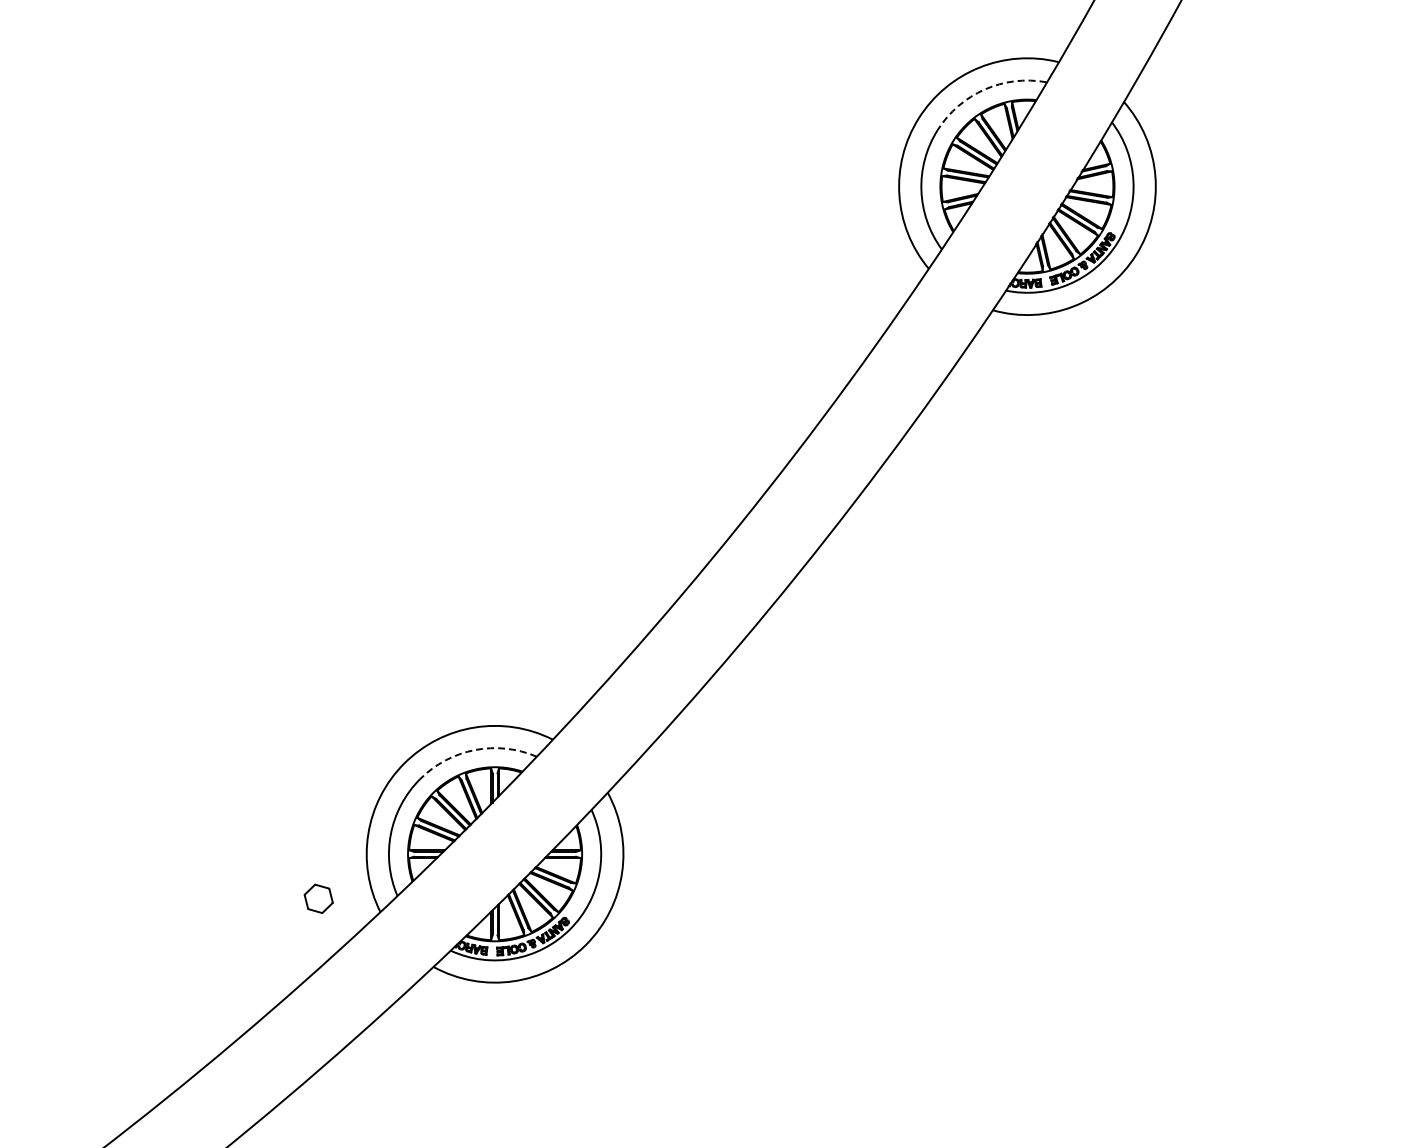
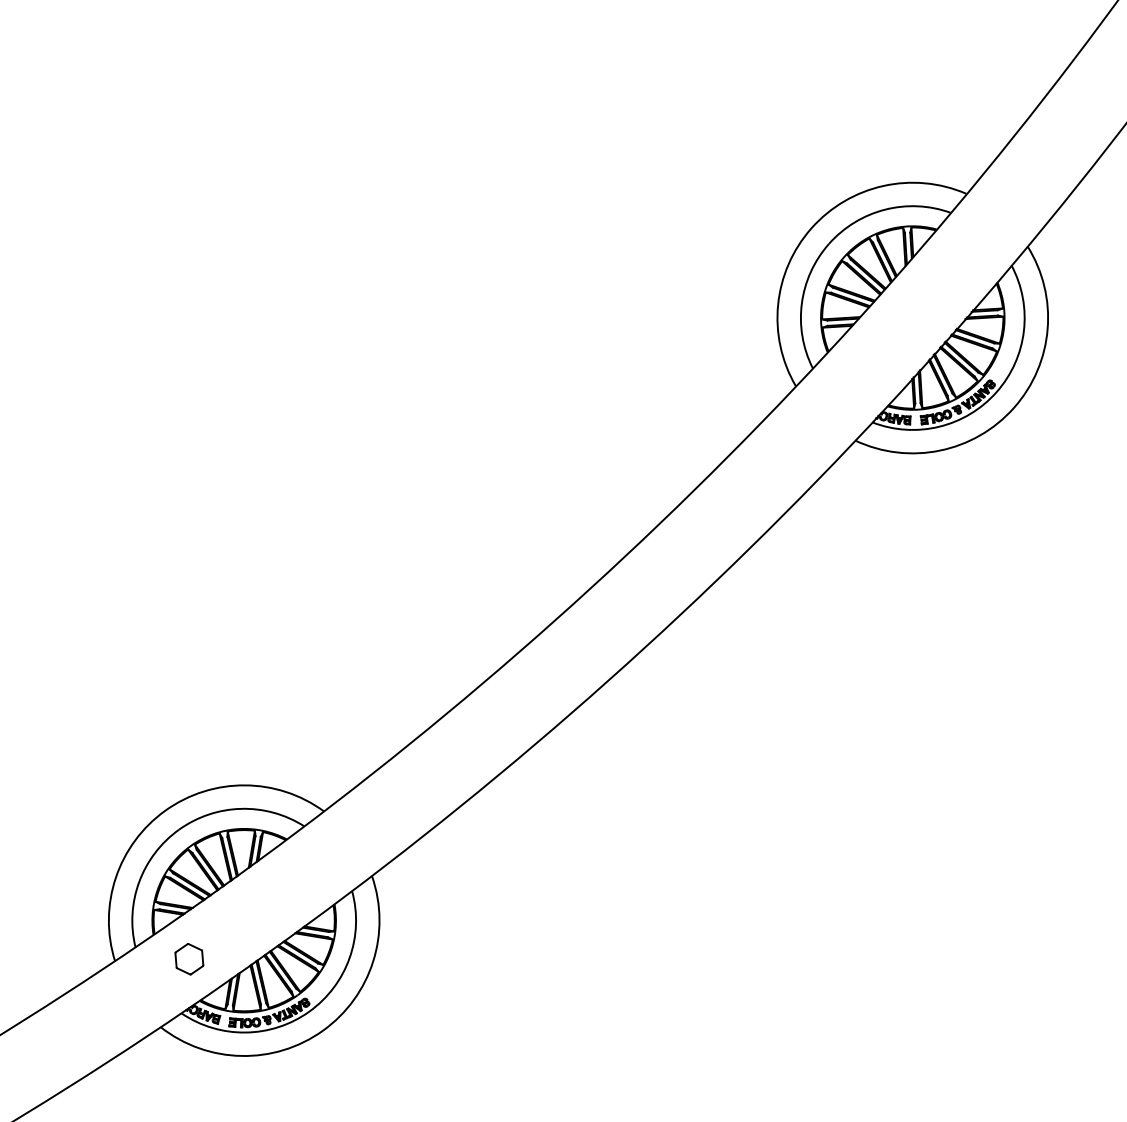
arc: (984, 89) -> (884, 209), dashed -> solid
arc: (475, 750) -> (241, 809), dashed -> solid
part: (318, 898) -> (189, 958), moved

